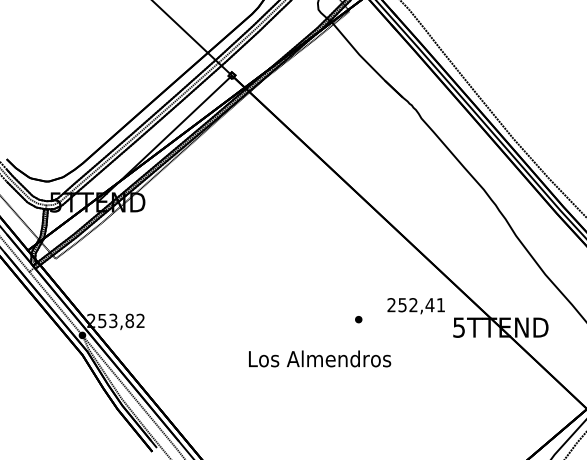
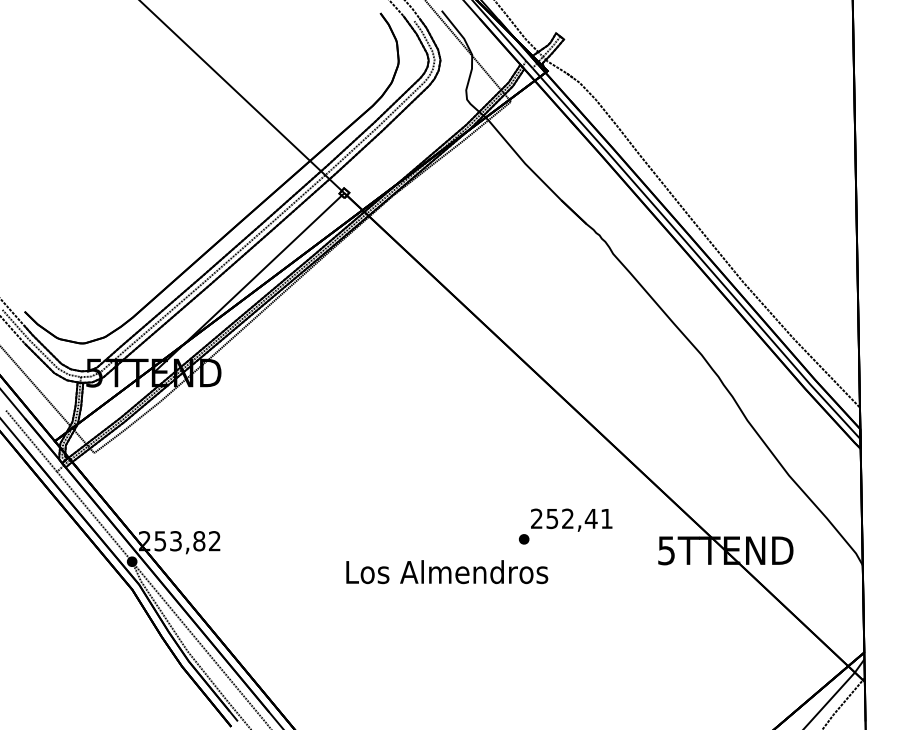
text: (416, 305) -> (571, 519), moved
text: (320, 359) -> (447, 572), moved

